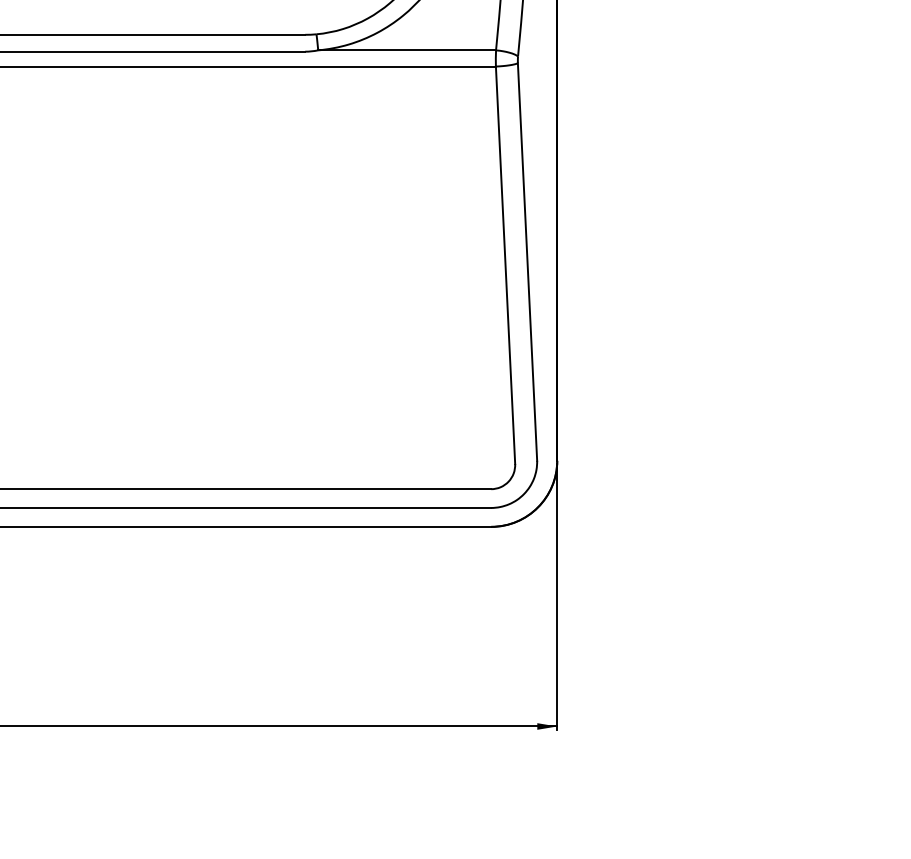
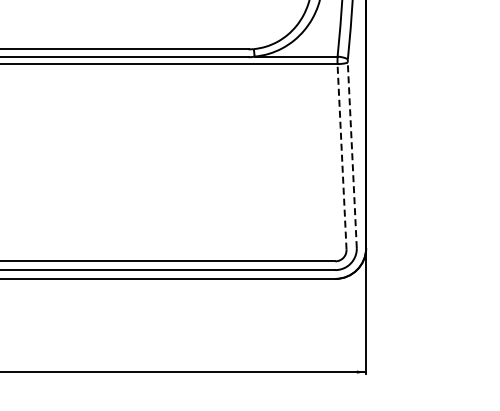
line: (527, 262) -> (352, 155), solid -> dashed
line: (506, 264) -> (342, 156), solid -> dashed

